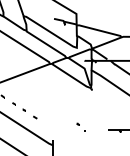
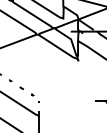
part: (80, 126) -> (34, 97), moved

